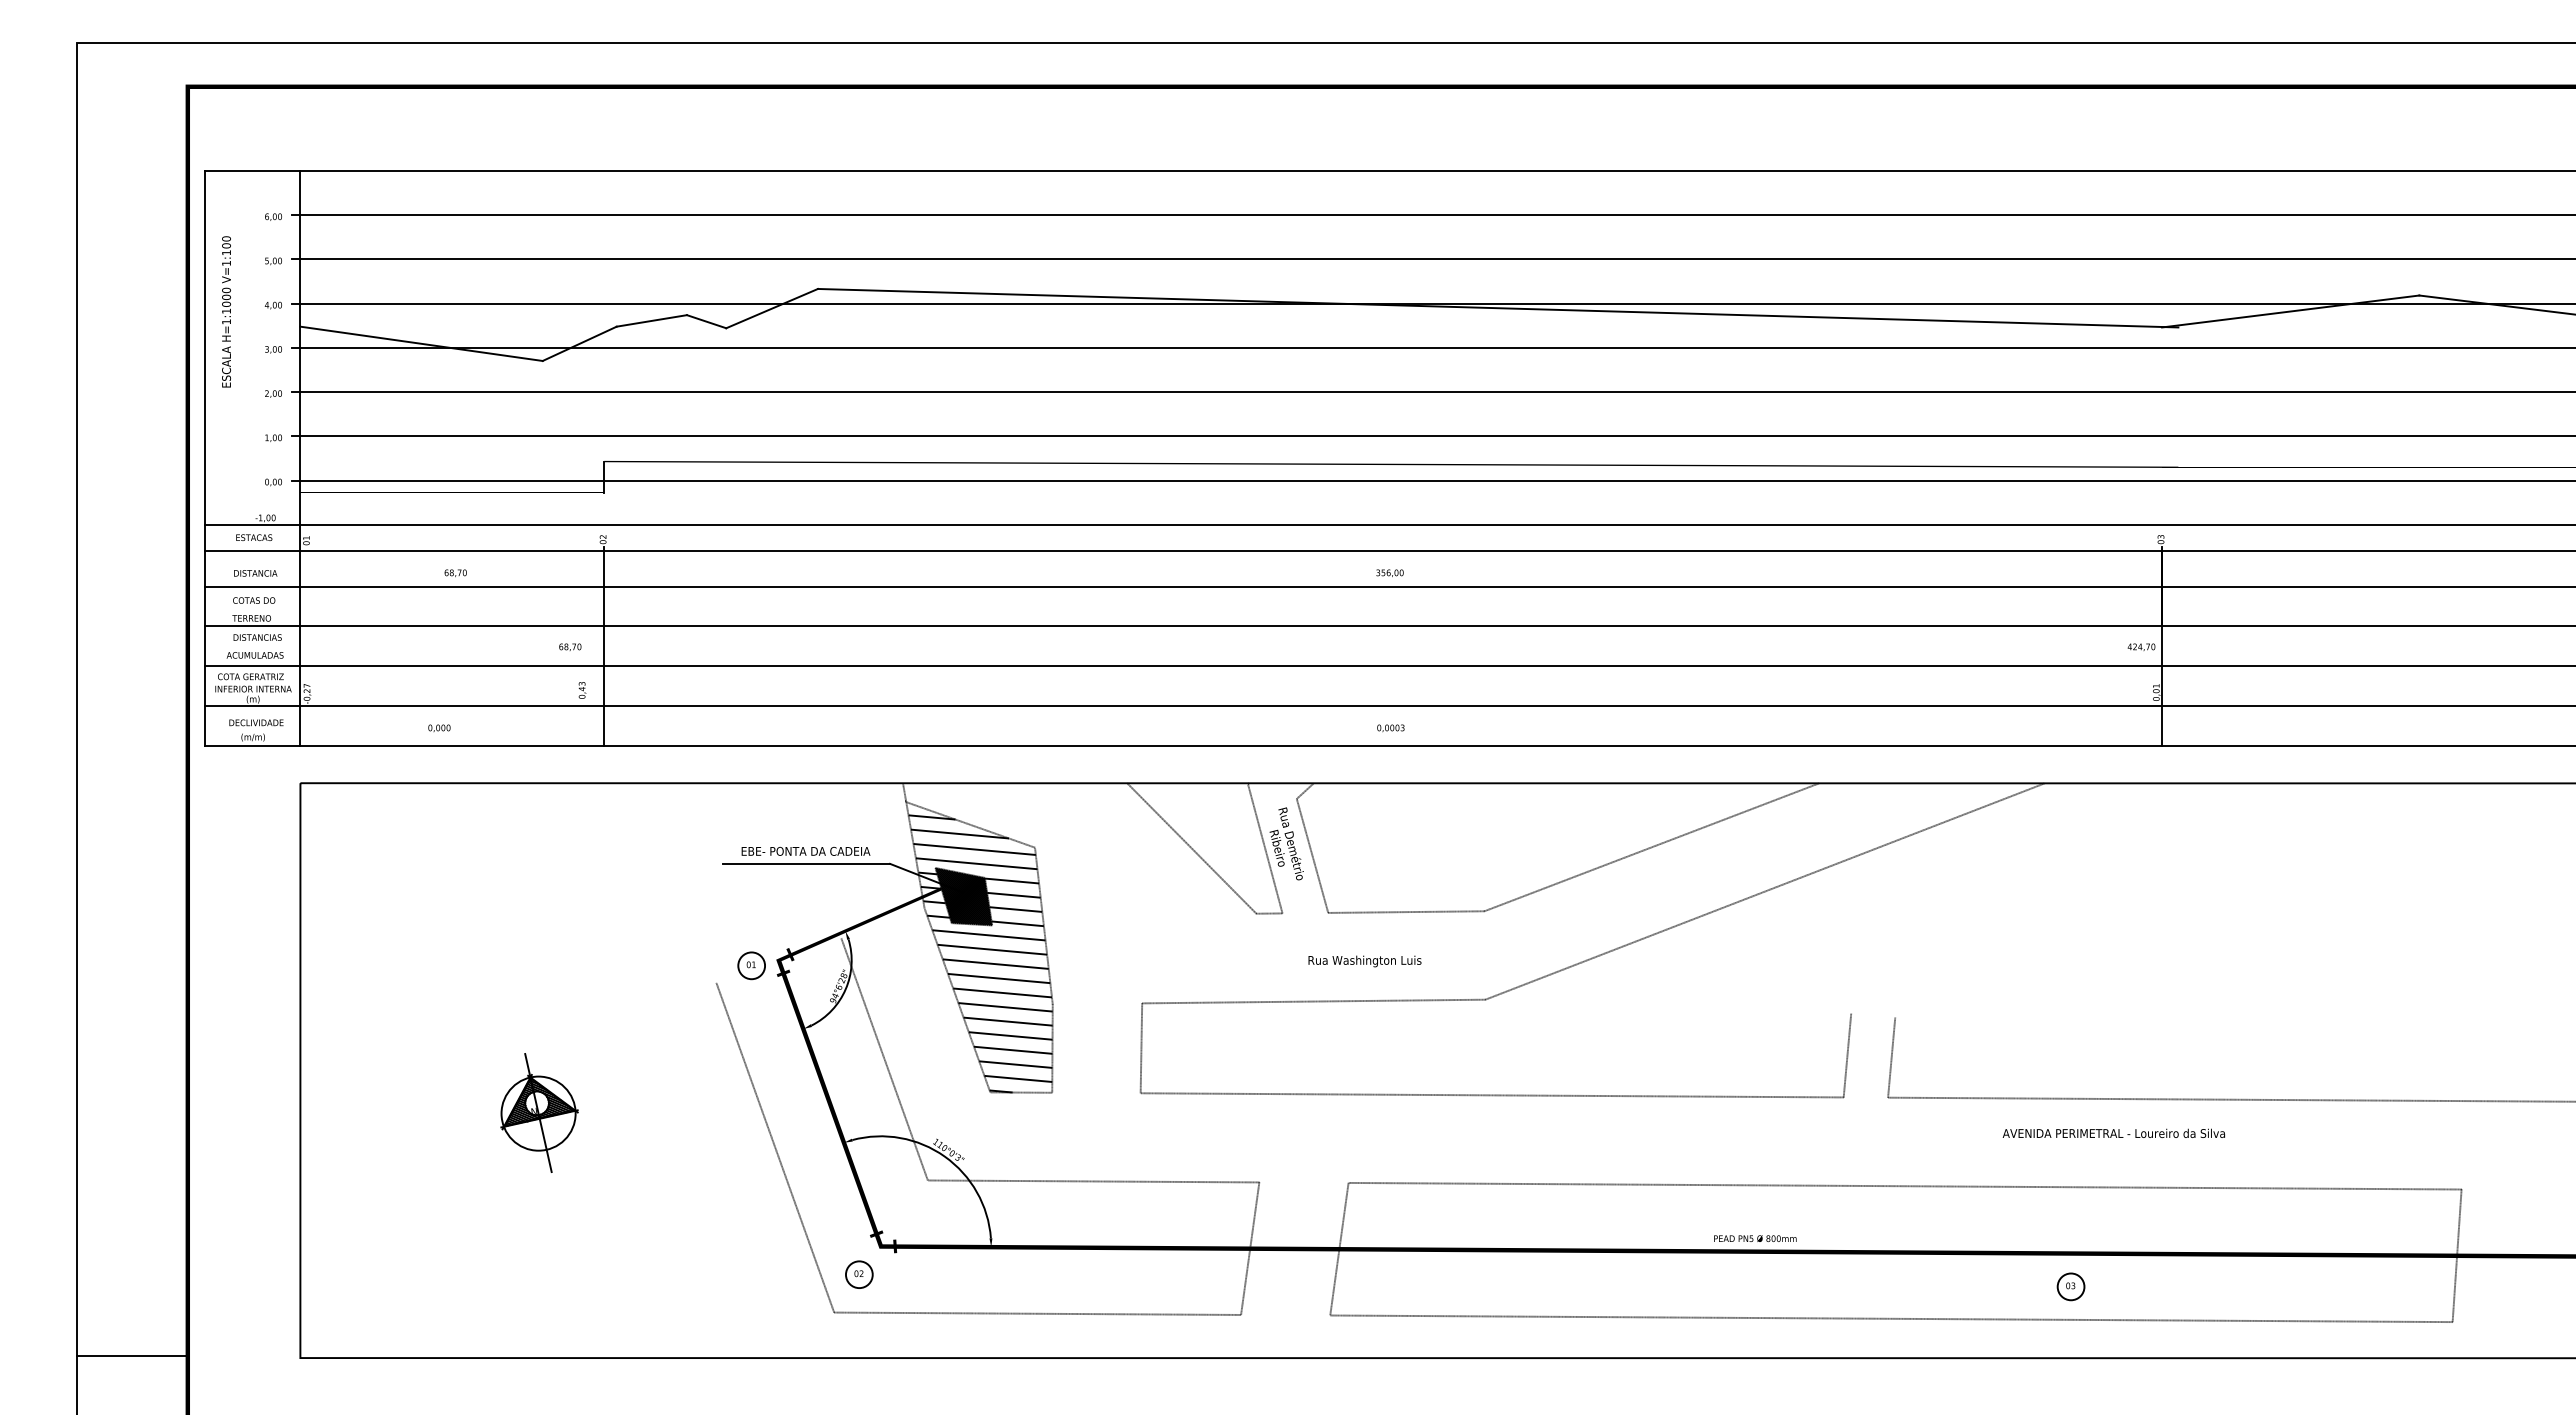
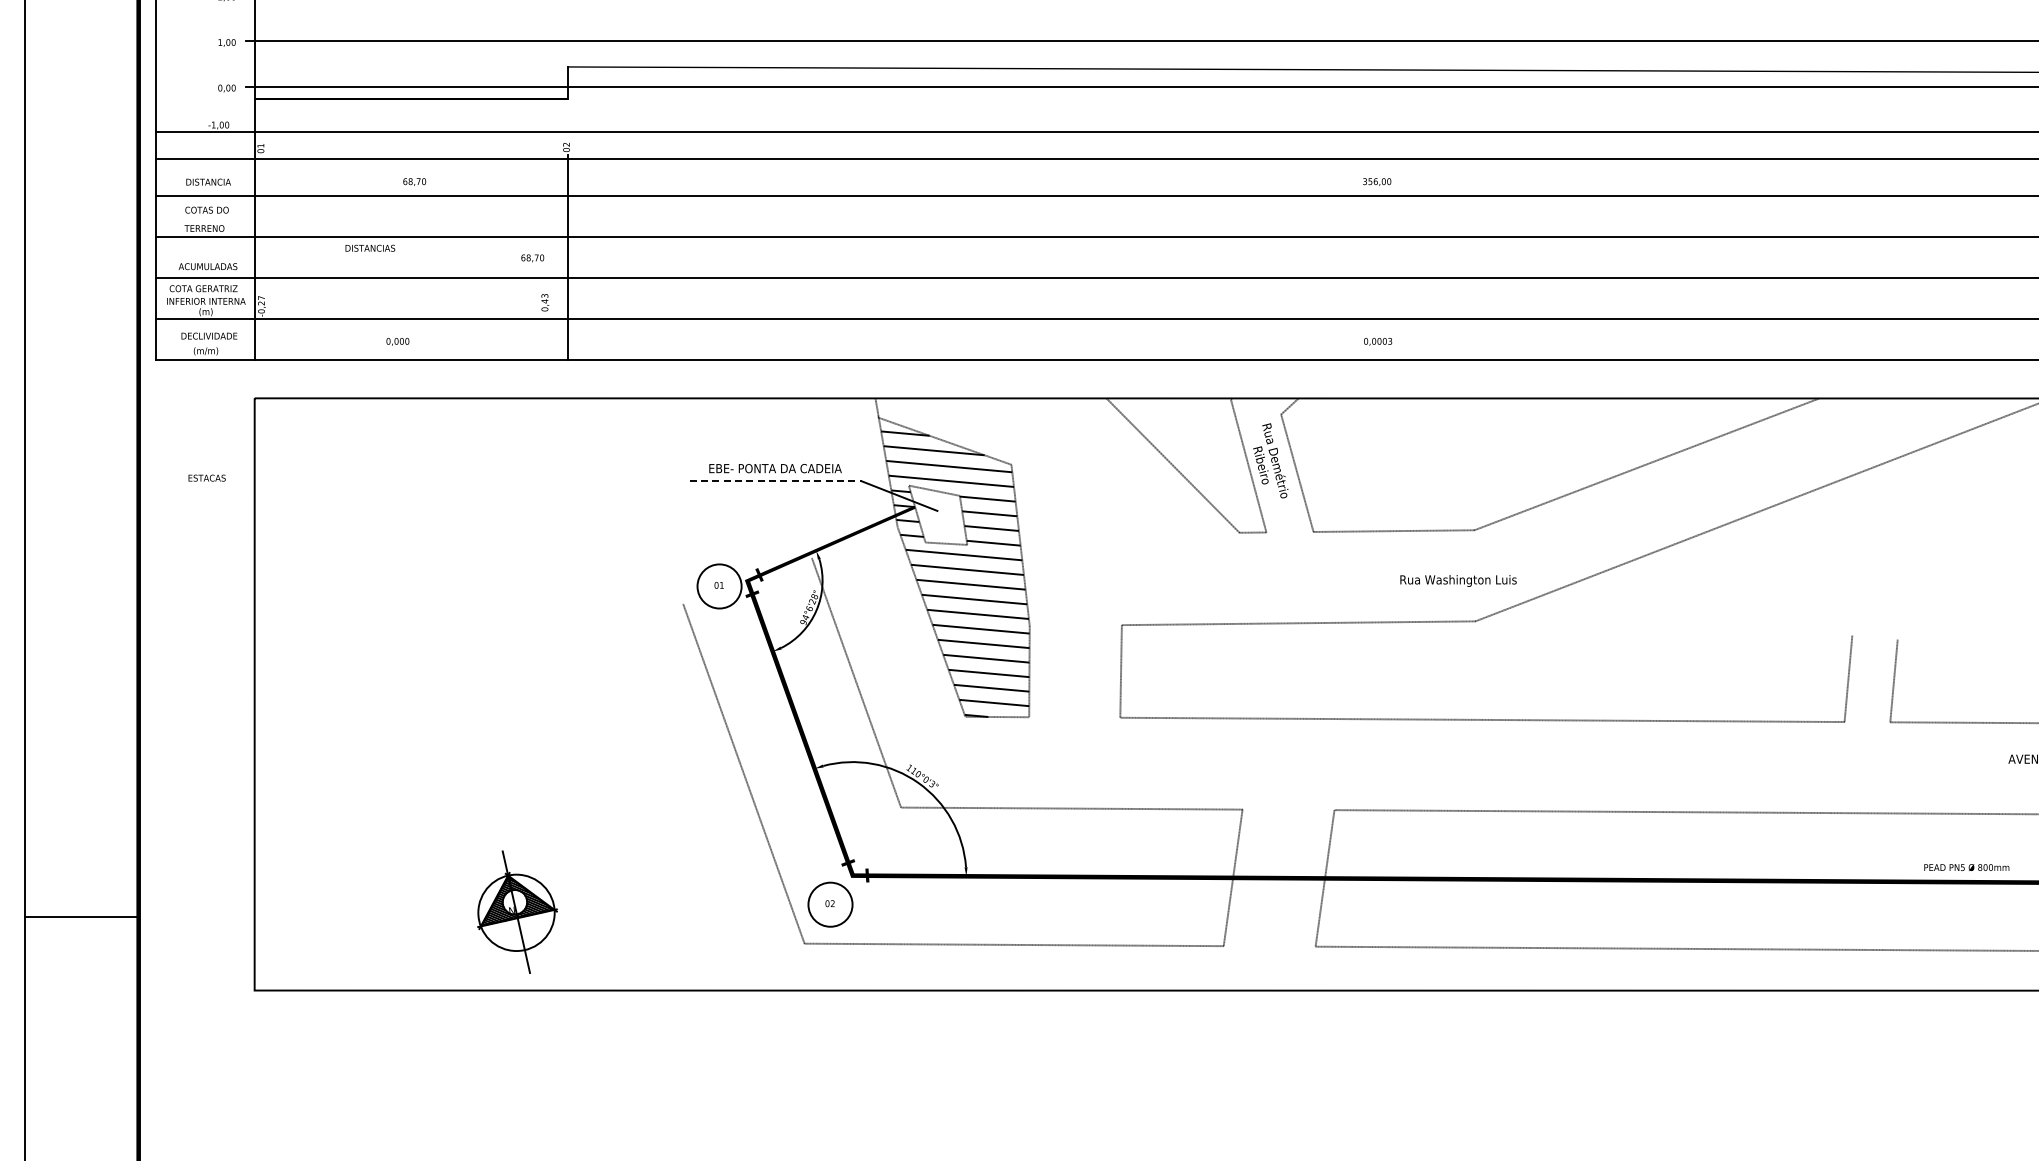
text: (254, 537) -> (207, 477), moved
text: (257, 637) -> (370, 248), moved
line: (806, 863) -> (776, 481), solid -> dashed
hatch: (963, 896) -> (937, 515), removed
text: (1364, 961) -> (1458, 580), moved
circle: (751, 965) -> (719, 586), size x1.6
part: (539, 1112) -> (517, 911), moved
text: (1755, 1238) -> (1966, 867), moved
circle: (858, 1274) -> (829, 904), size x1.6
line: (132, 1355) -> (81, 916), moved

